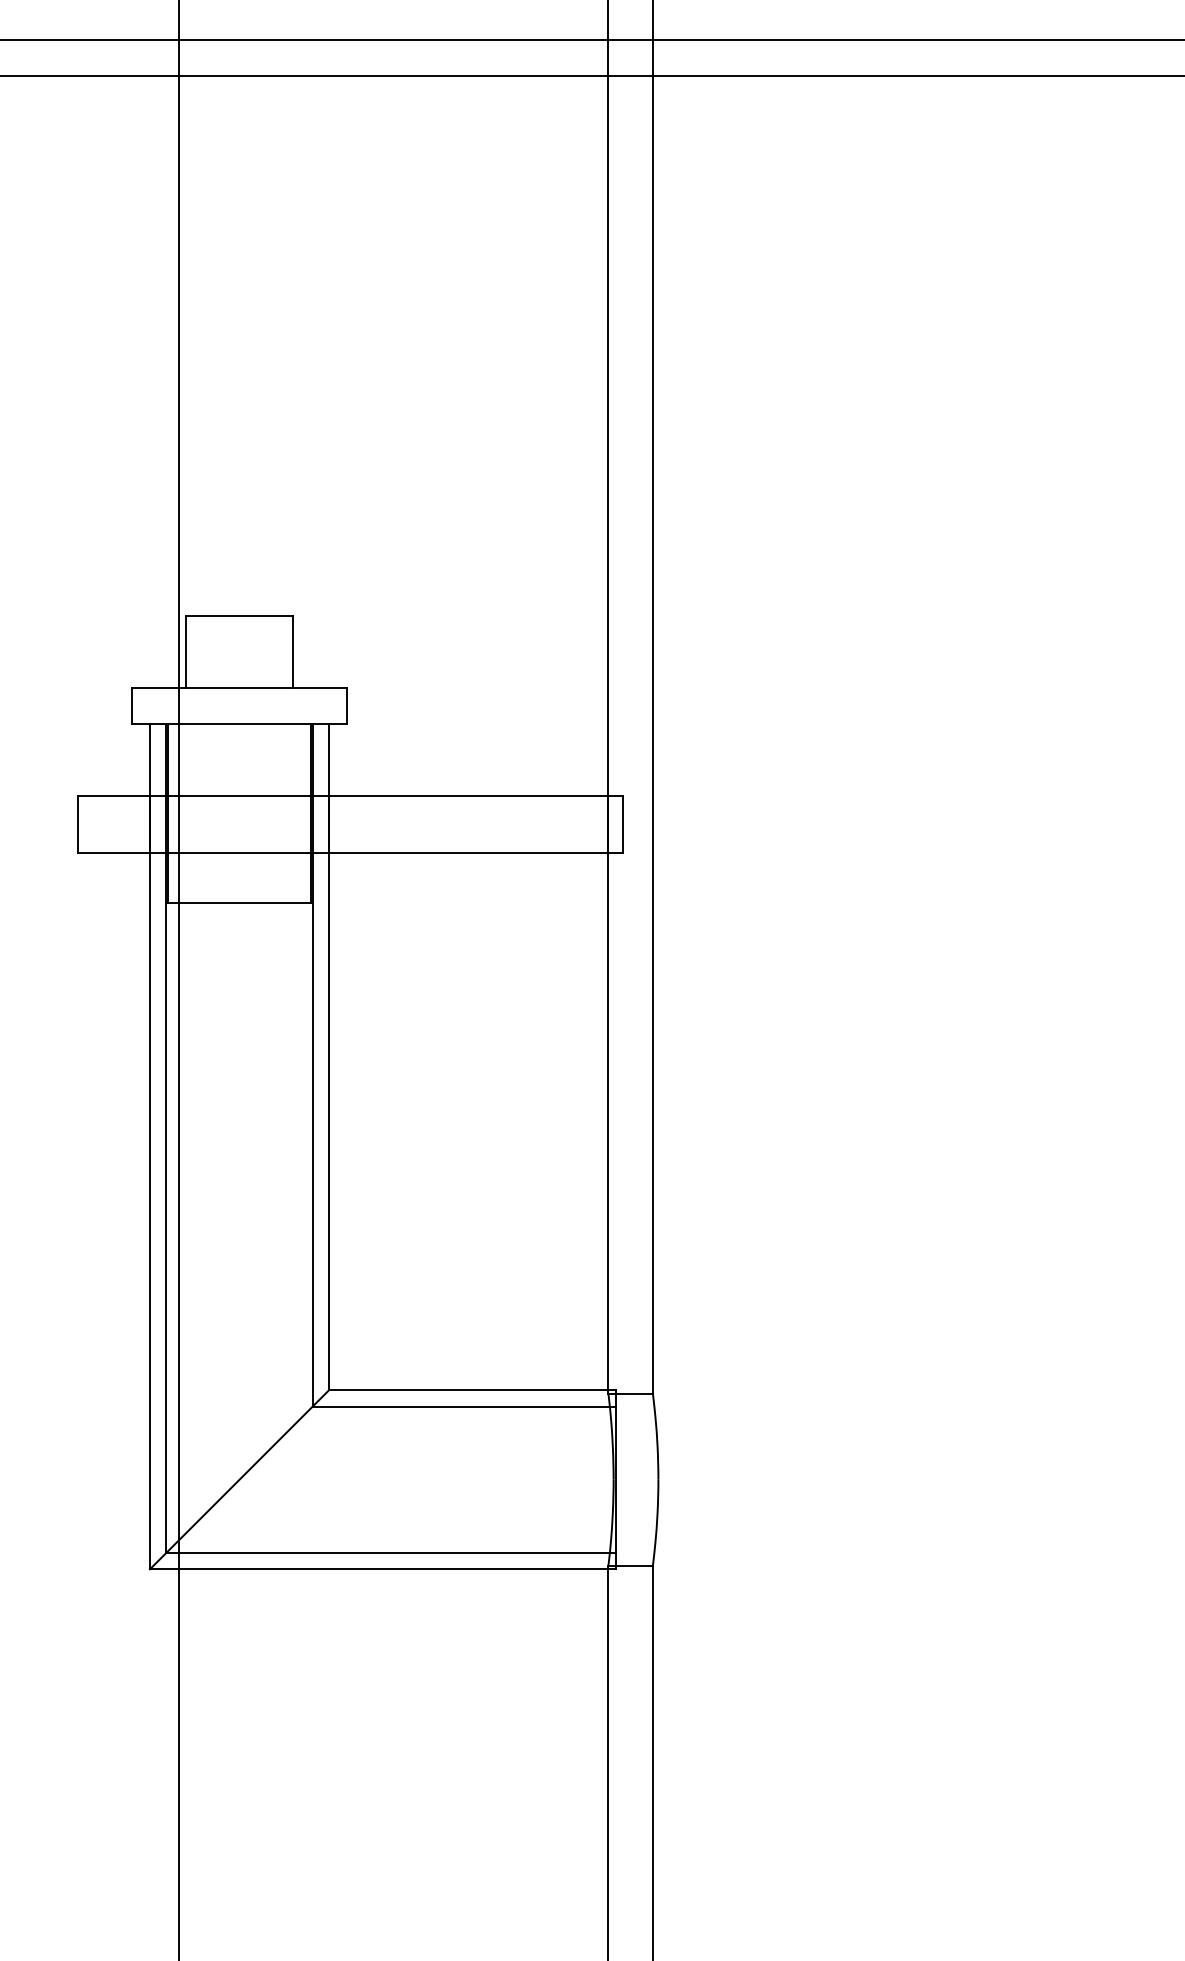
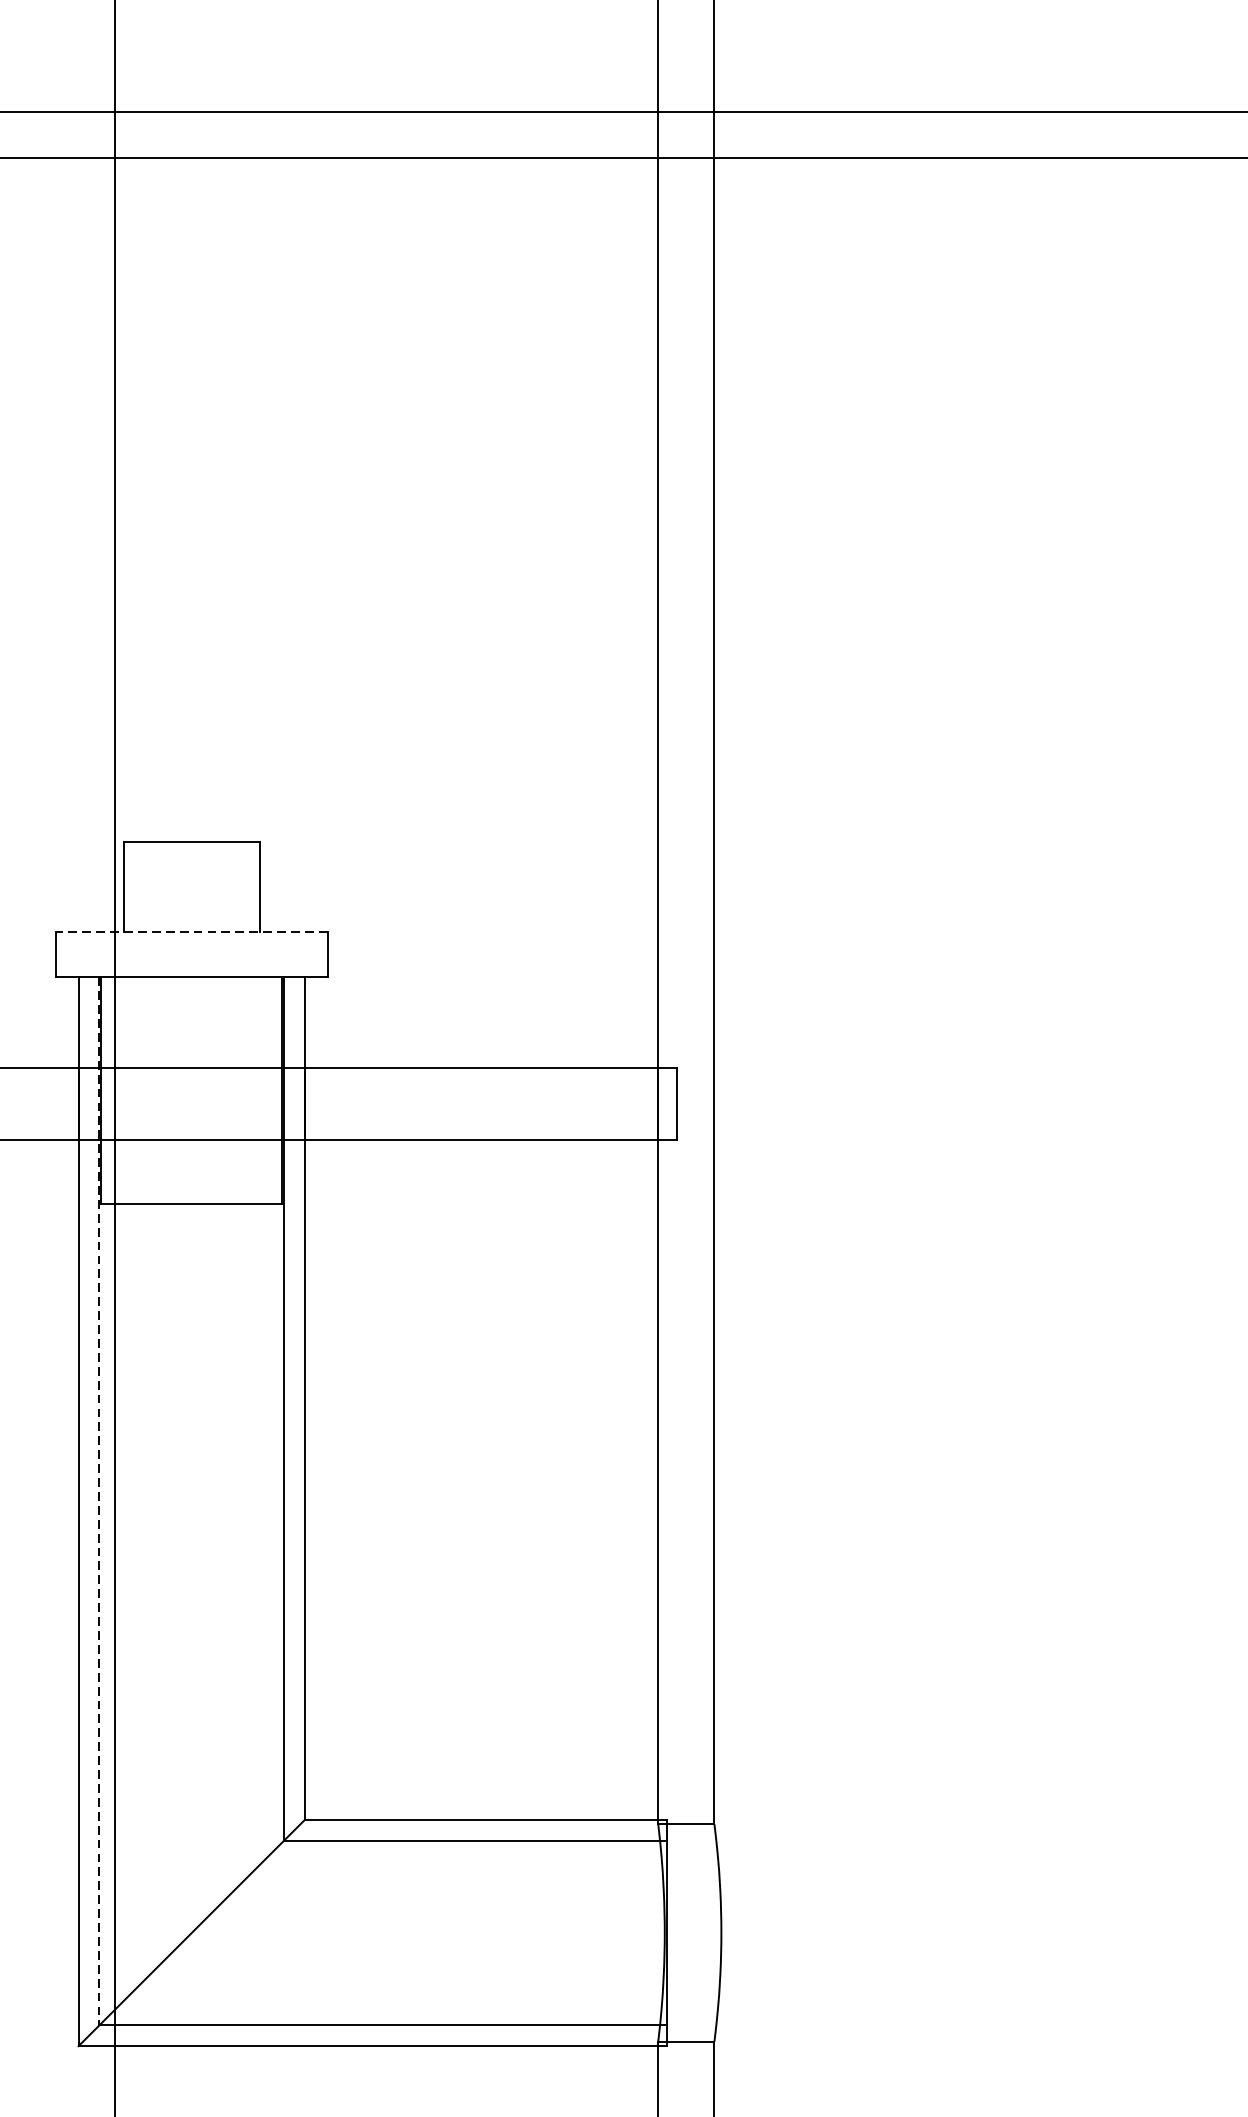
line: (239, 688) -> (191, 932), solid -> dashed
line: (166, 1138) -> (99, 1501), solid -> dashed

